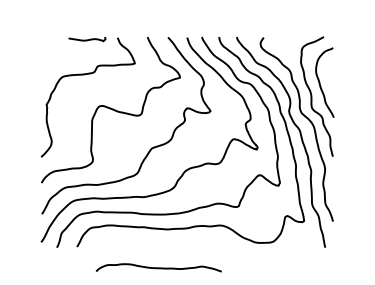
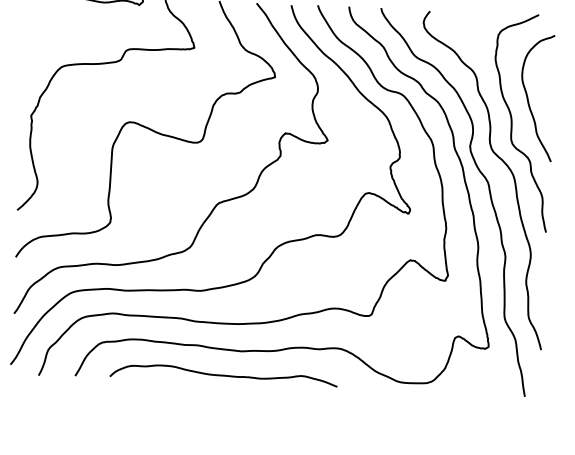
curve: (158, 267) -> (223, 374), moved

